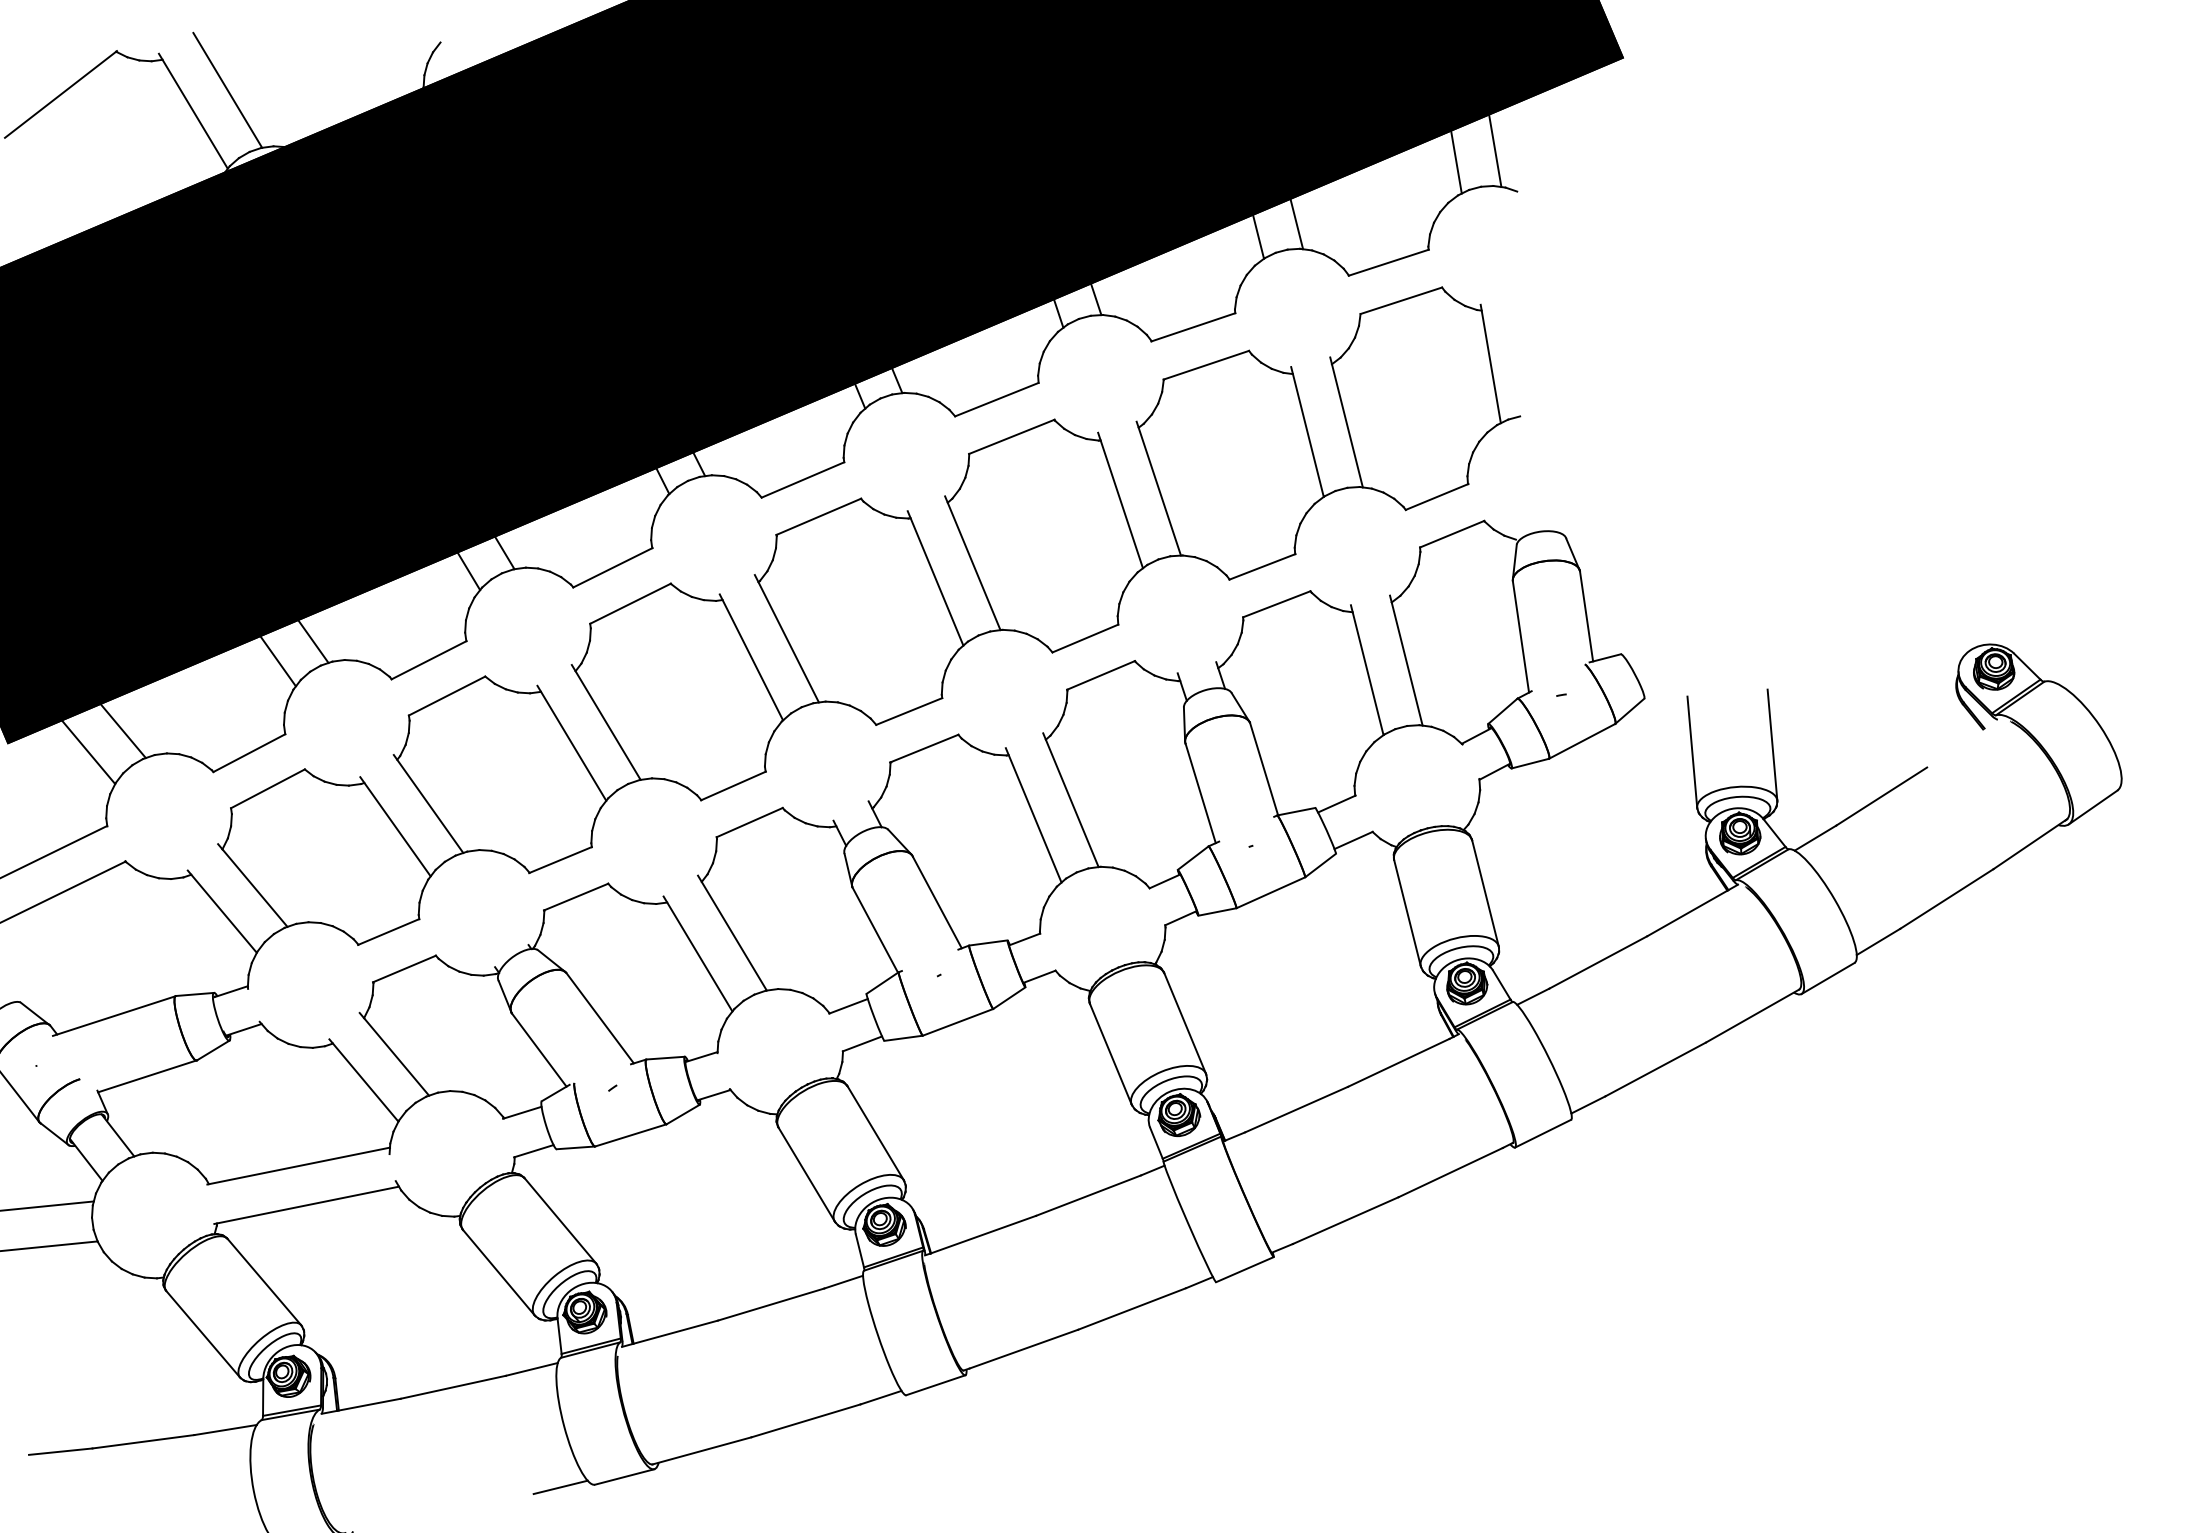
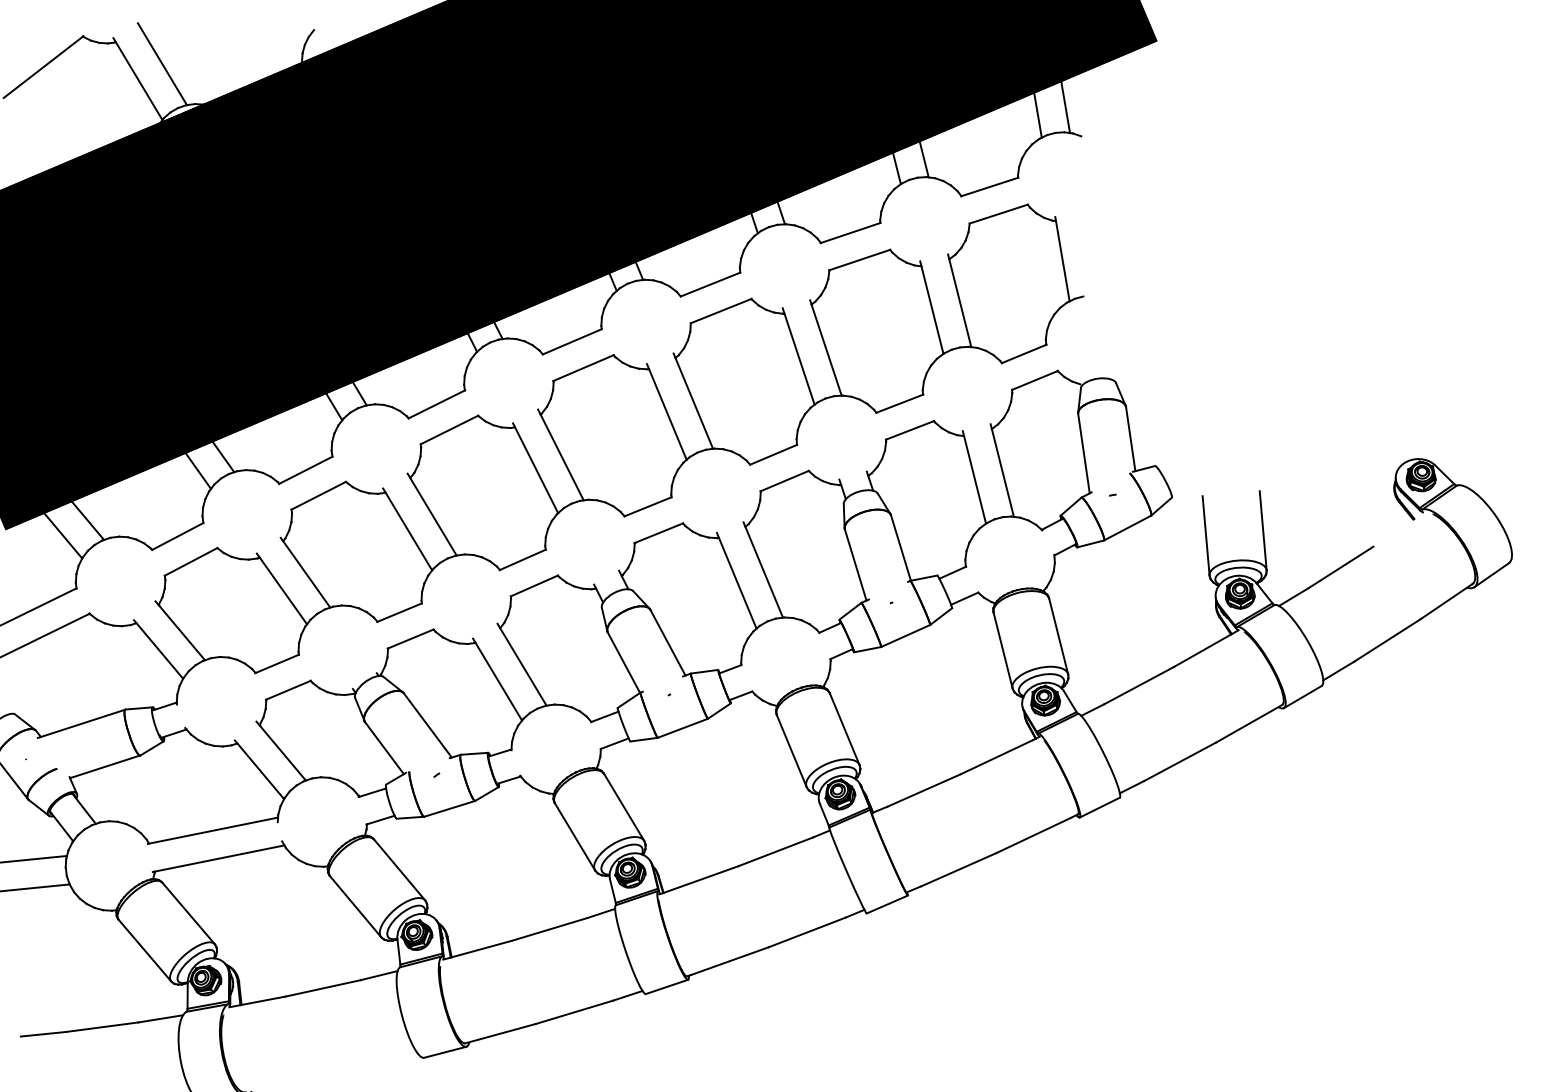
line: (560, 1487) -> (399, 1059), removed

